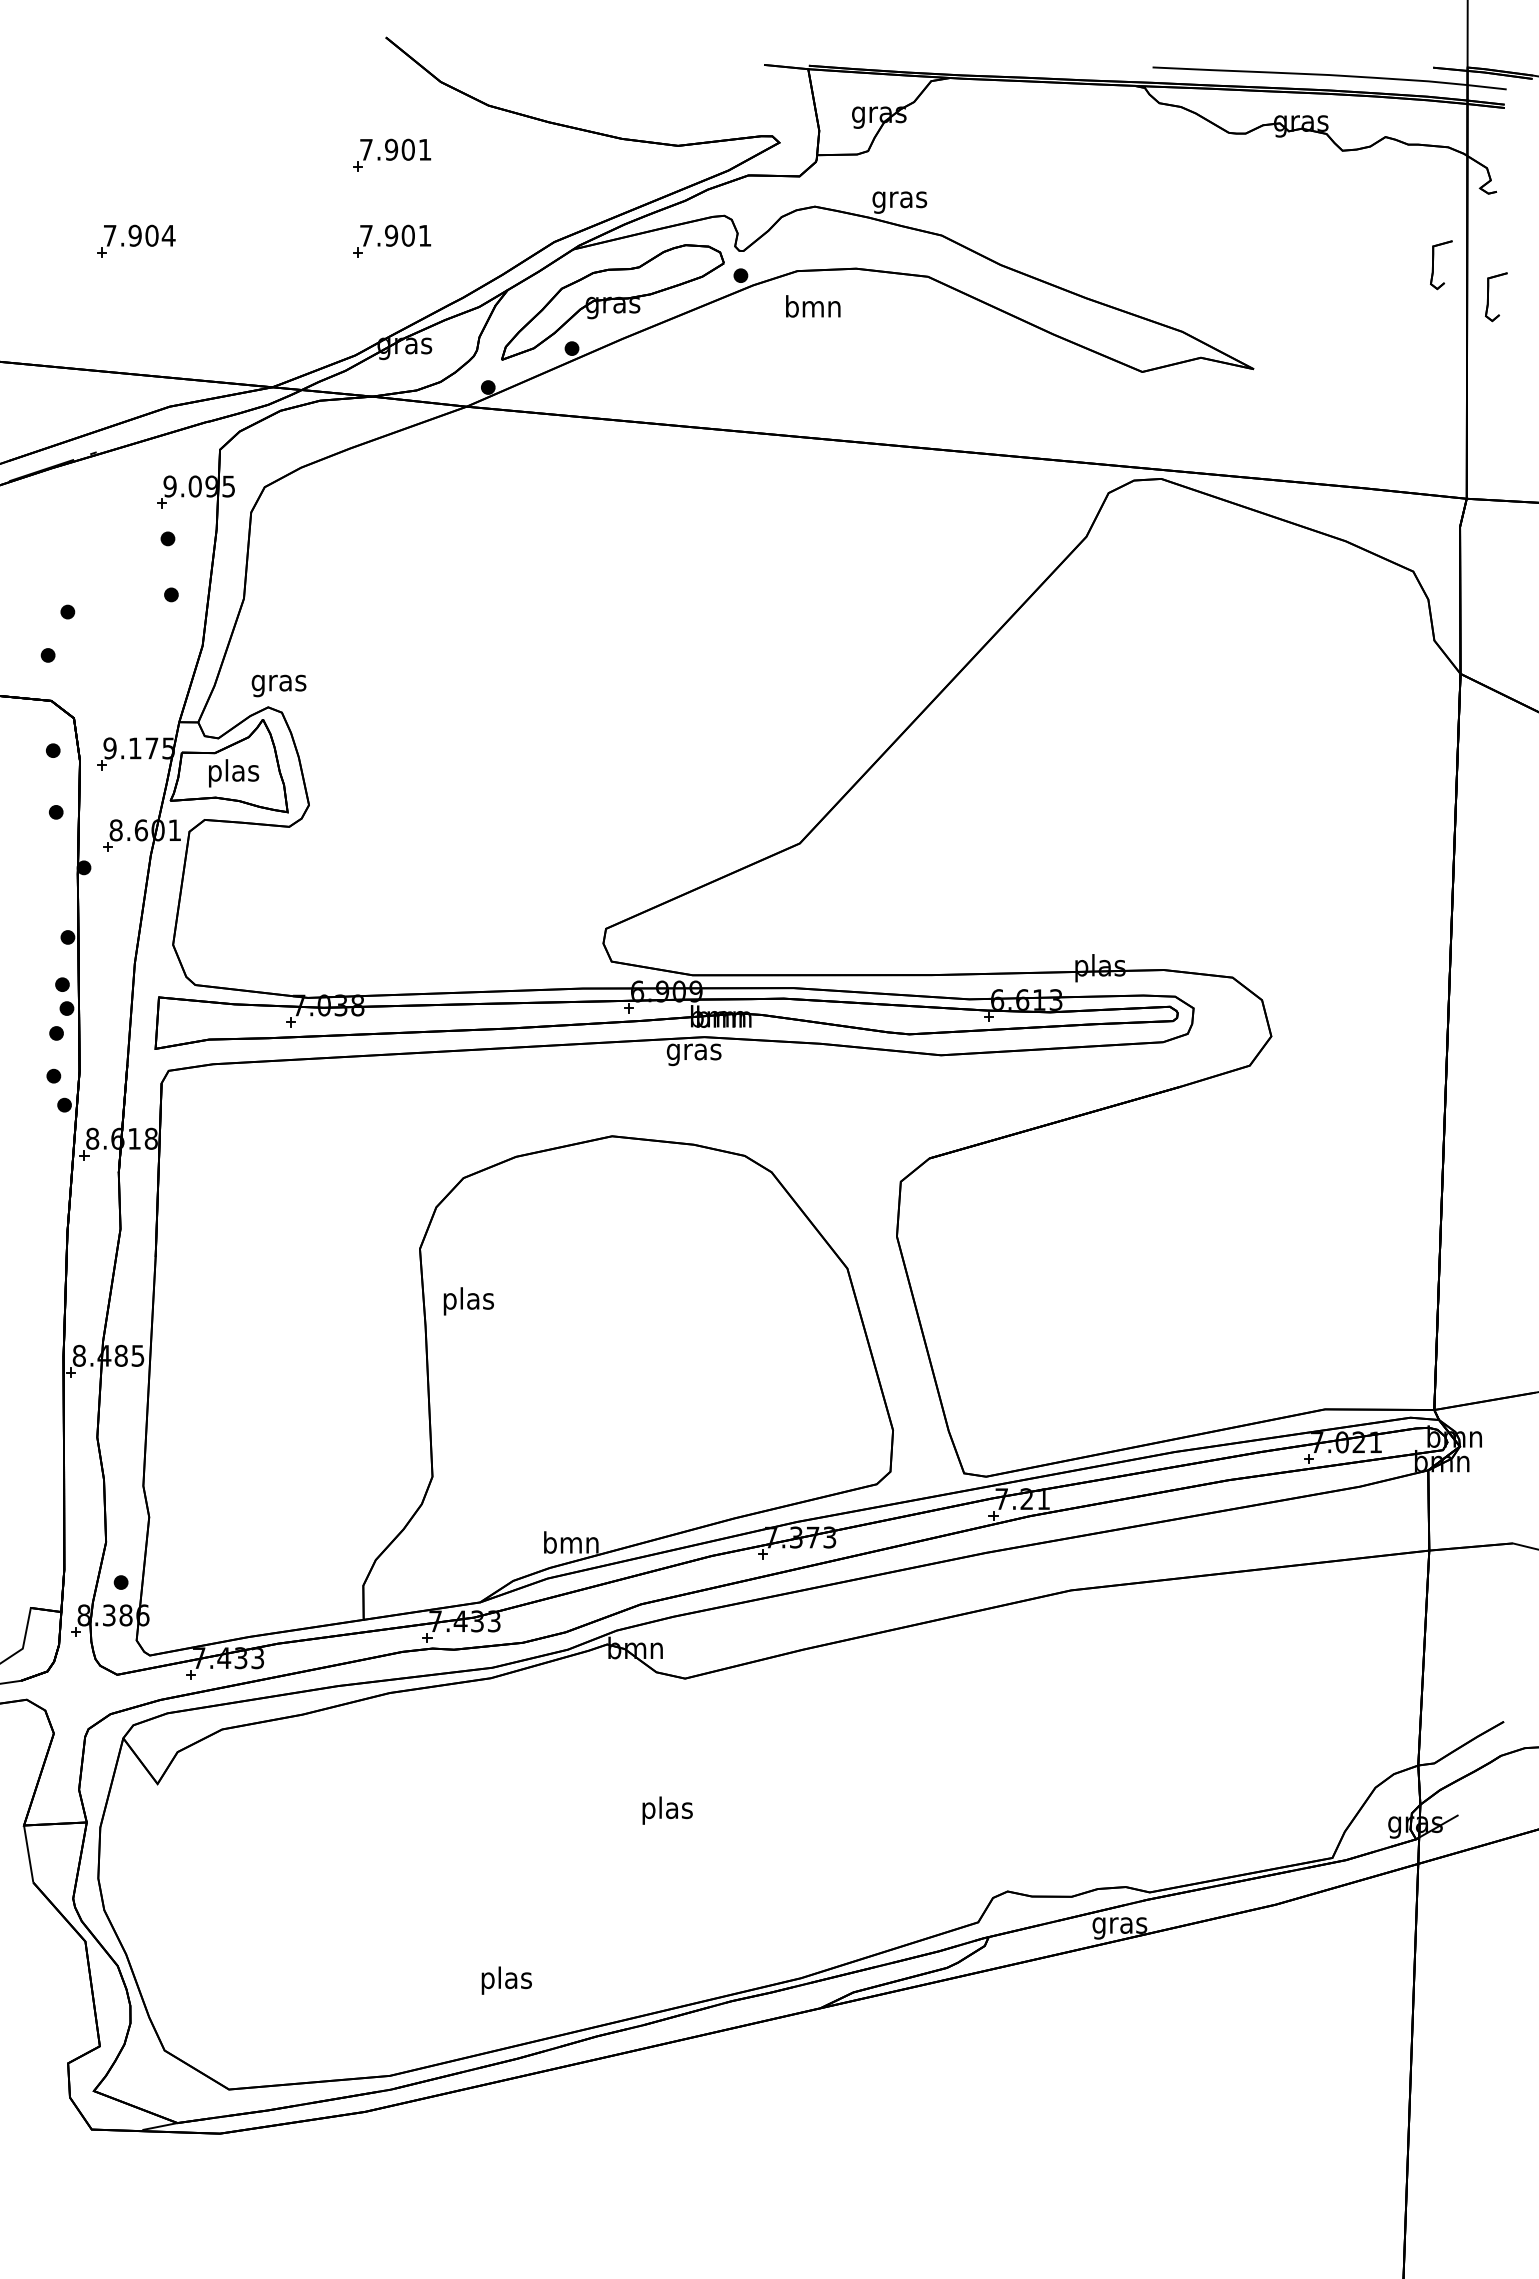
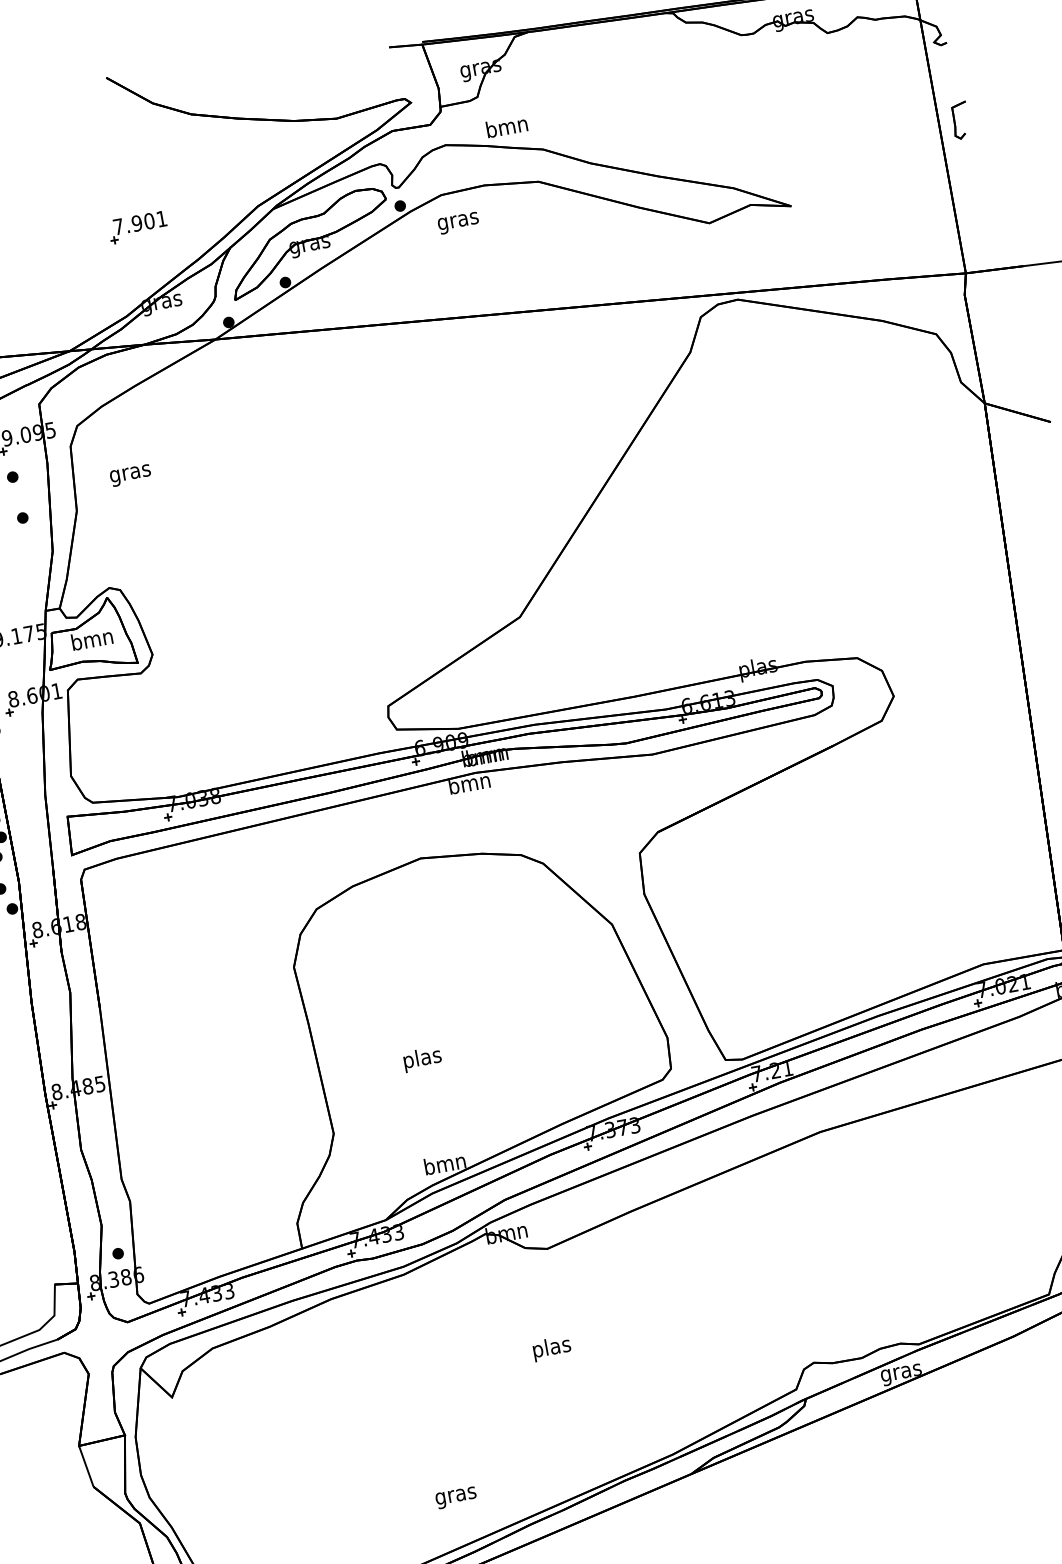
part: (392, 154) -> (126, 163), removed
text: (899, 199) -> (507, 128), gras -> bmn
part: (1433, 265) -> (910, 105), removed
text: (813, 309) -> (458, 221), bmn -> gras
text: (278, 685) -> (130, 475), moved
text: (233, 773) -> (92, 641), plas -> bmn
text: (694, 1051) -> (470, 784), gras -> bmn
text: (468, 1301) -> (422, 1059), moved
text: (506, 1980) -> (455, 1495), plas -> gras

